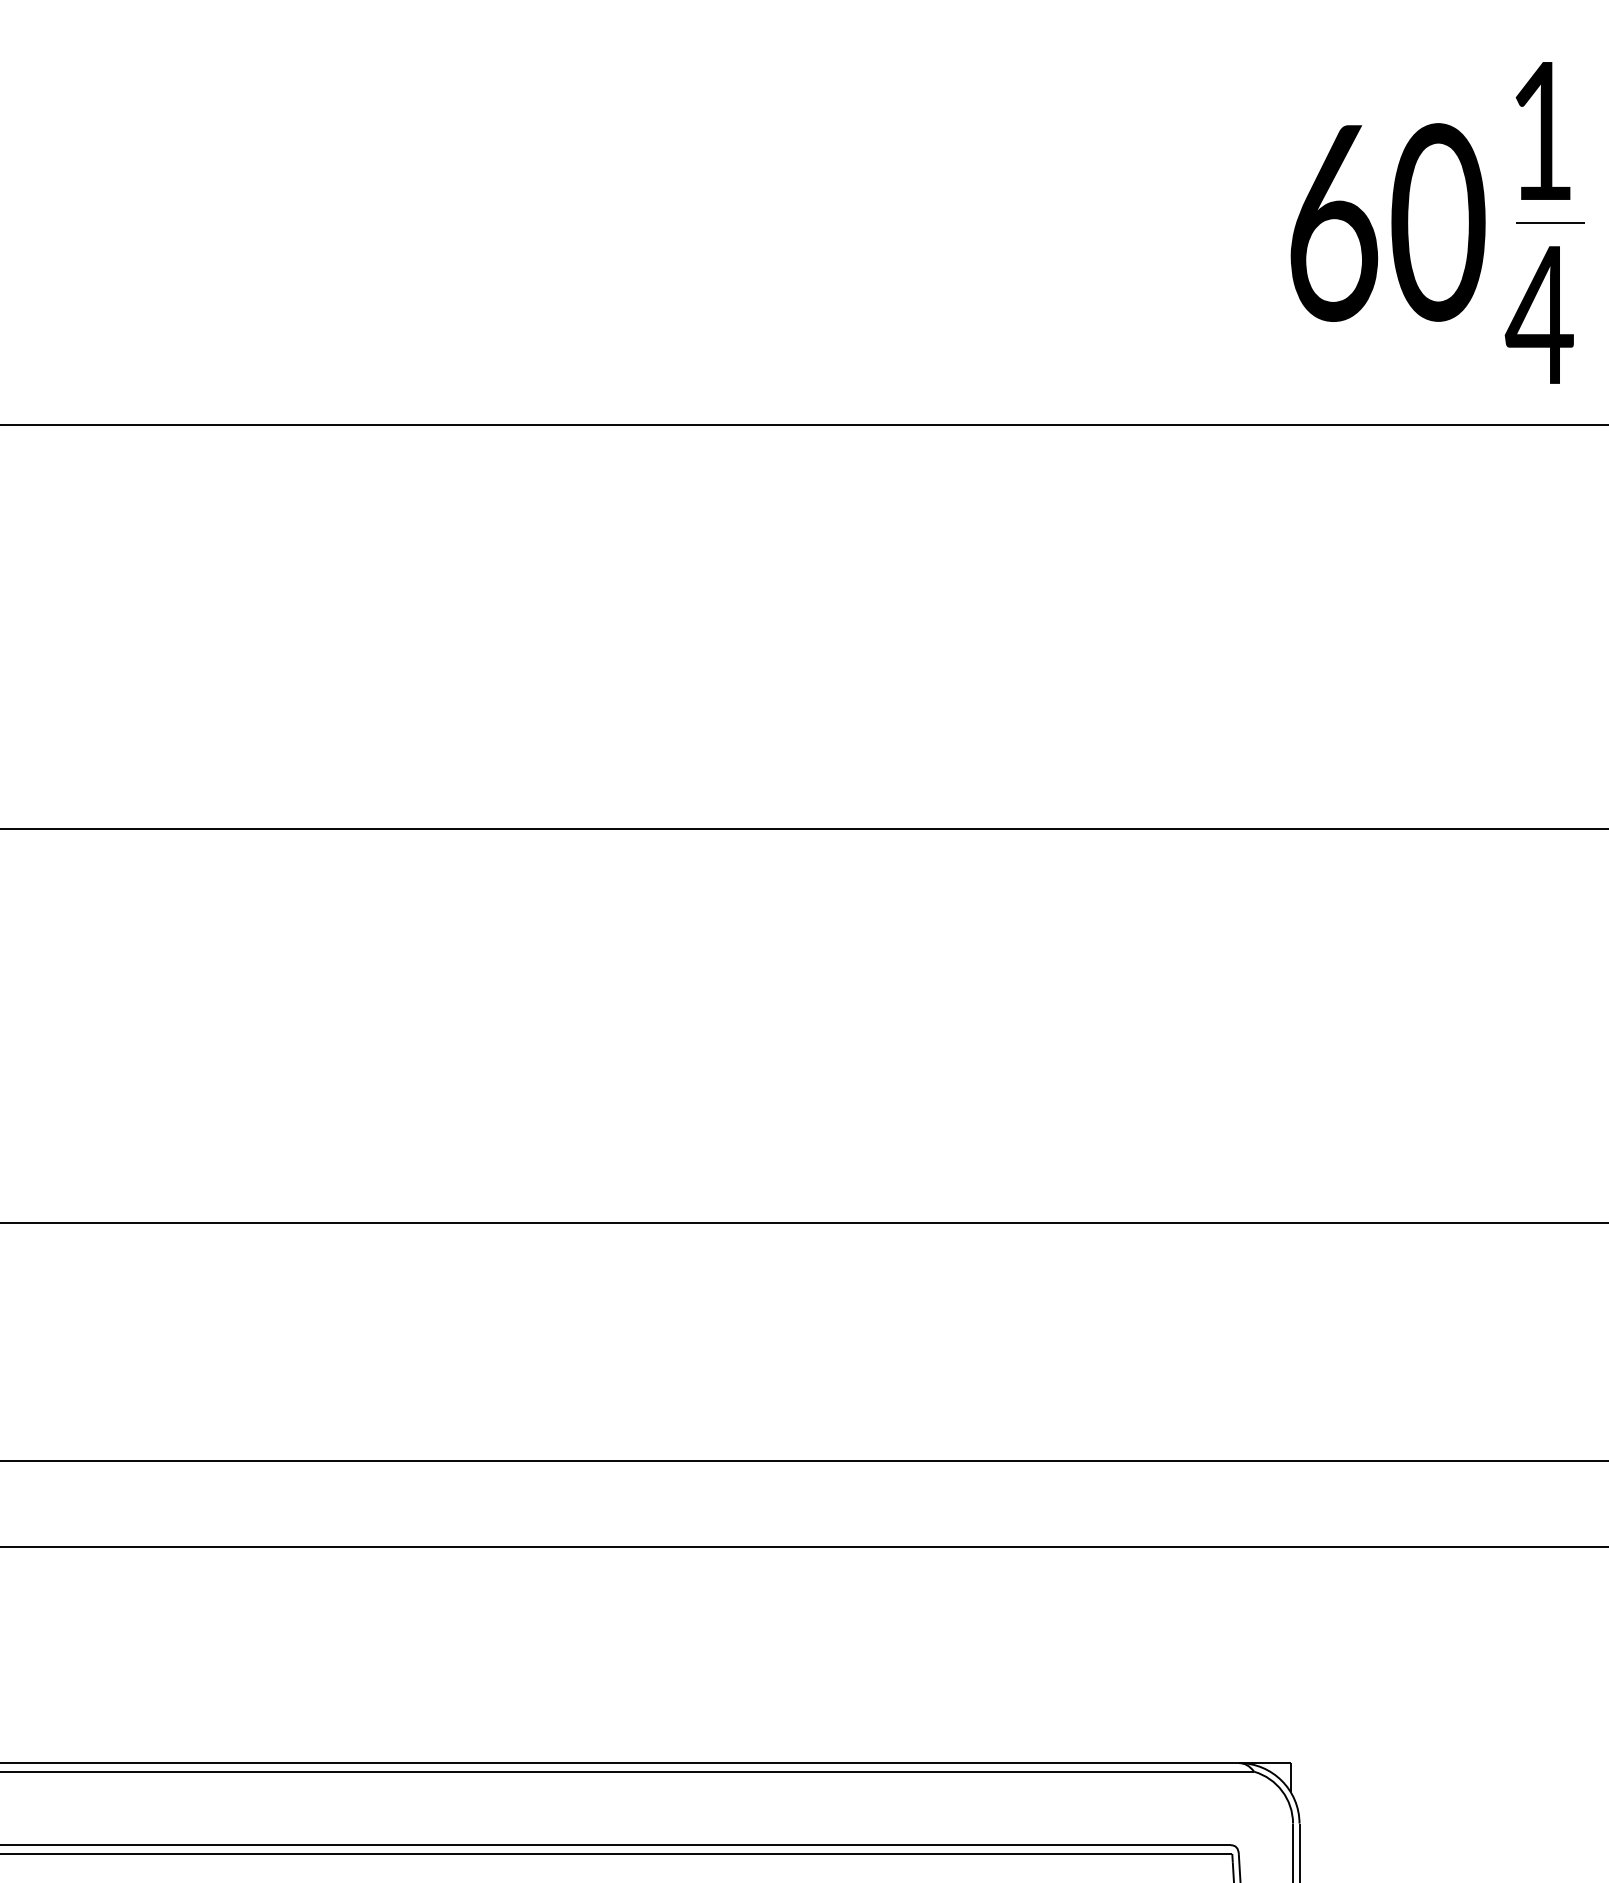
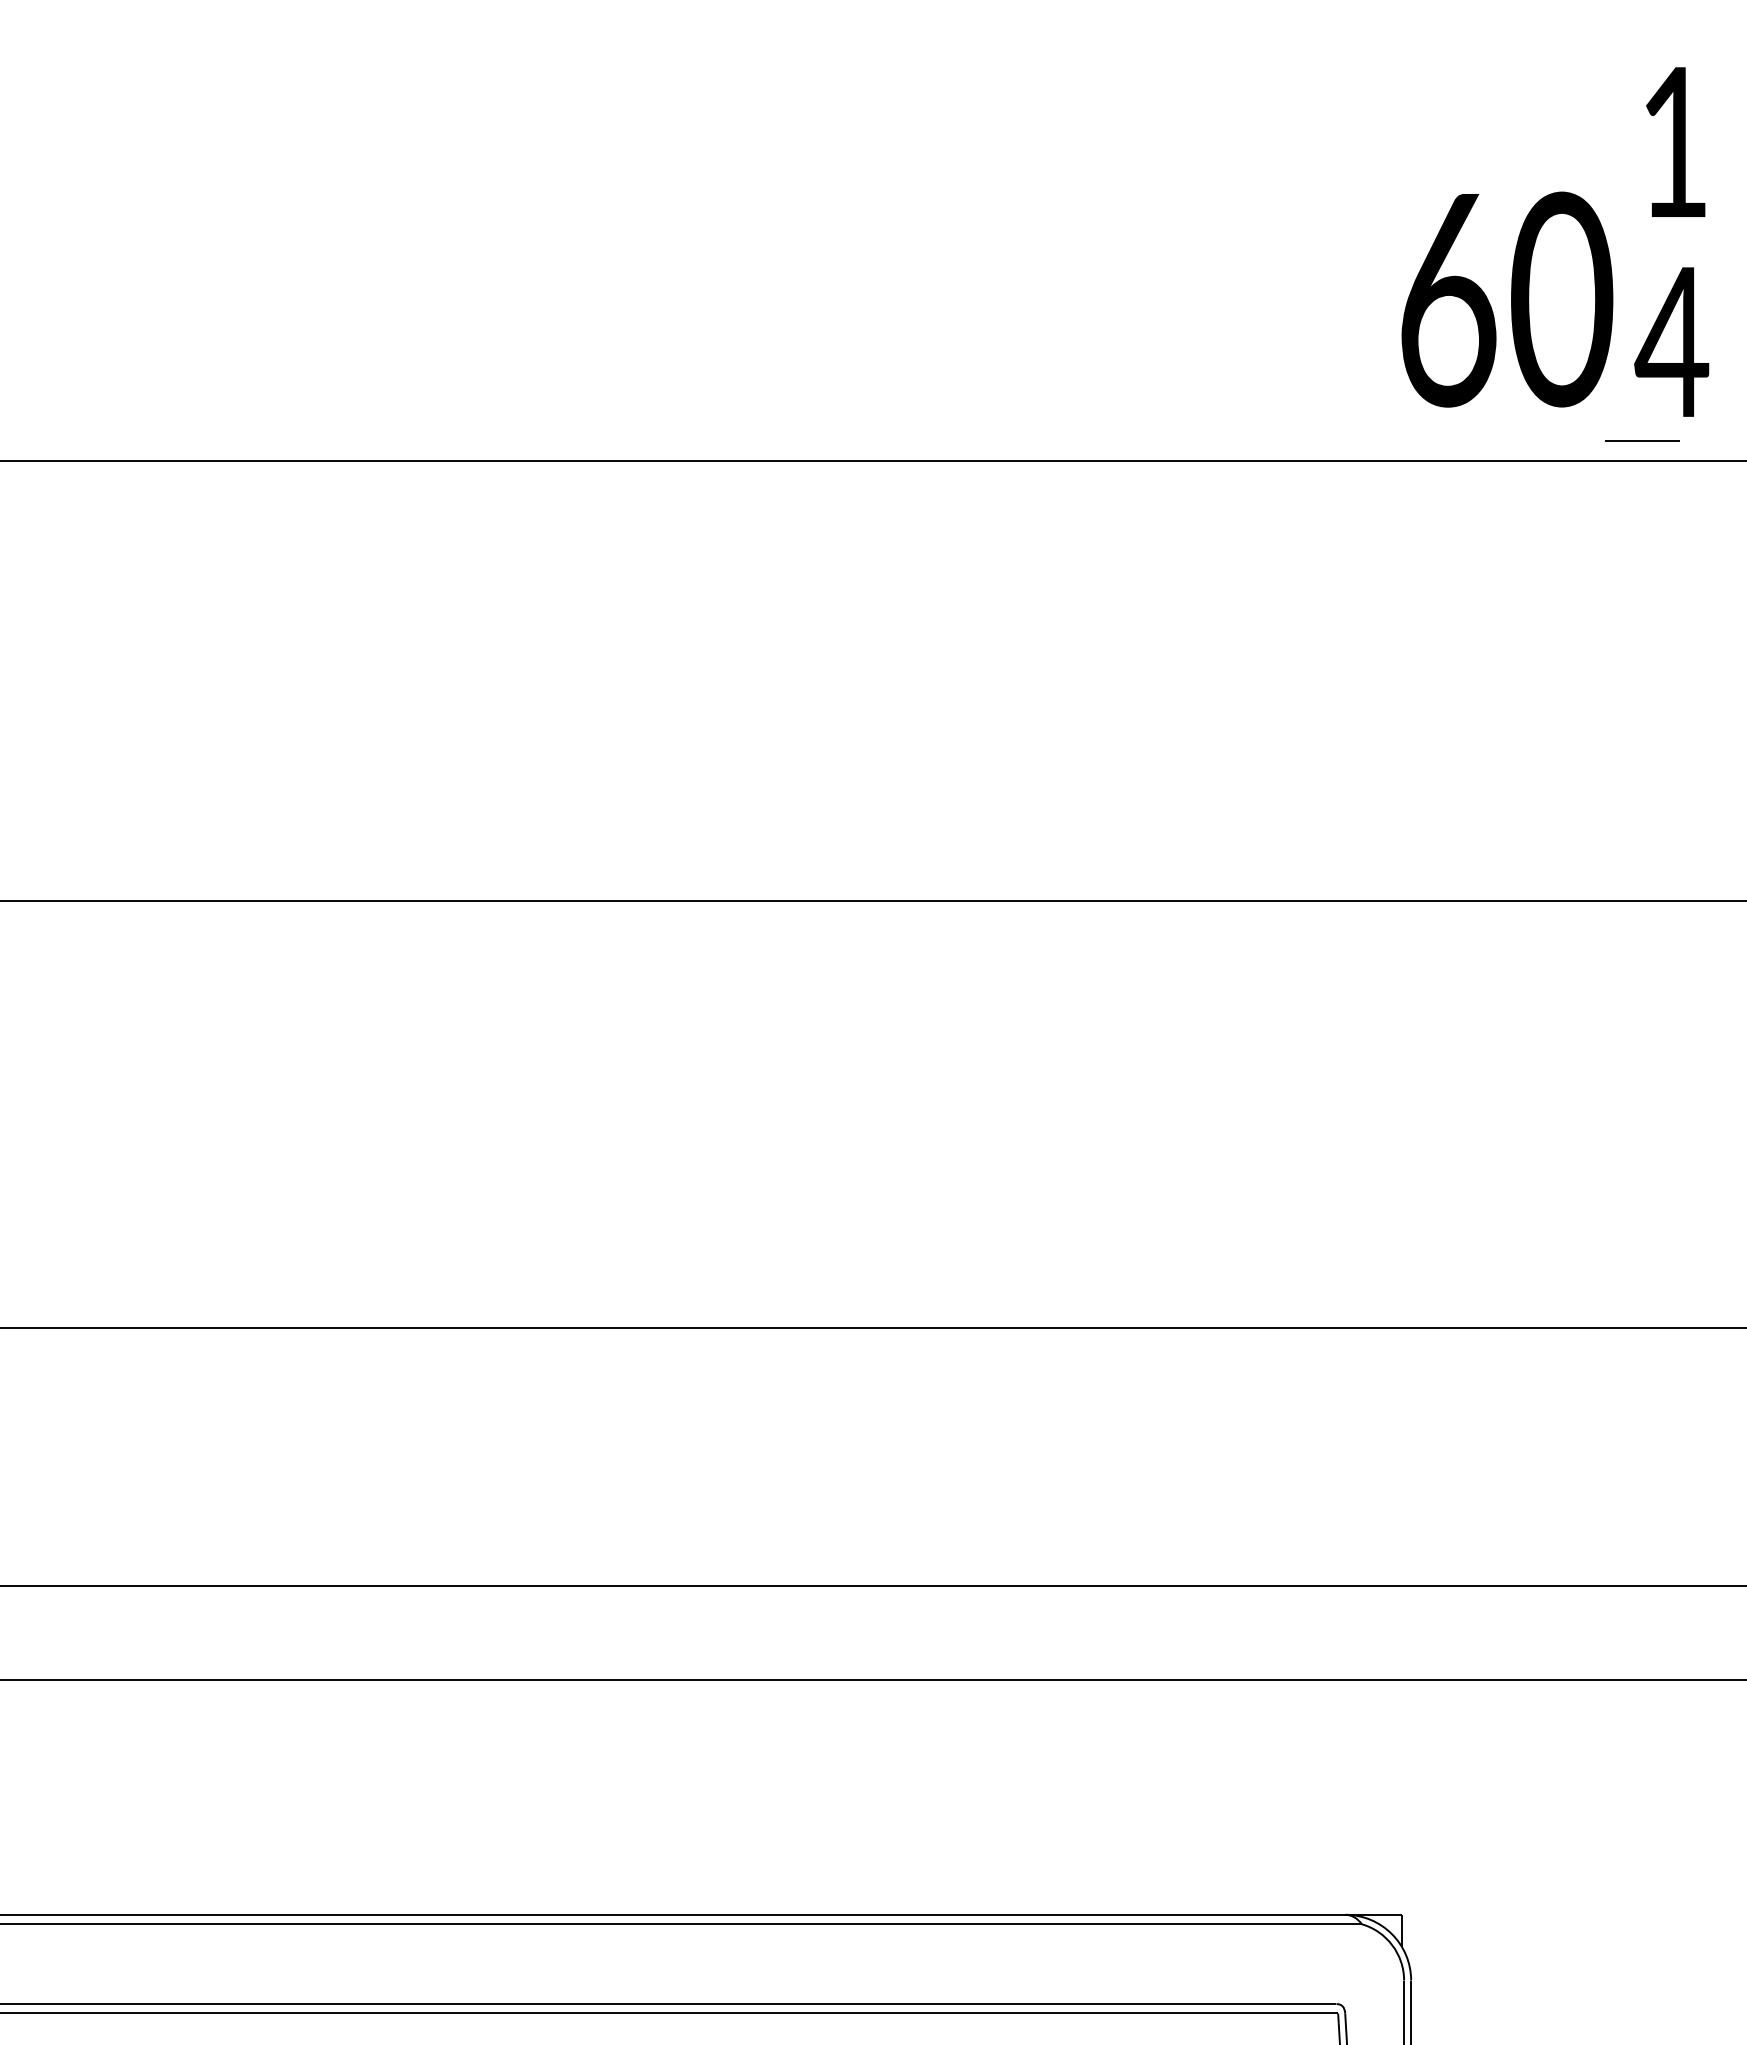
text: (1388, 222) -> (1507, 299), moved
line: (1551, 223) -> (1642, 440), moved

